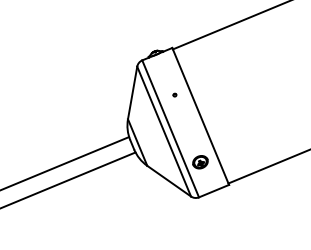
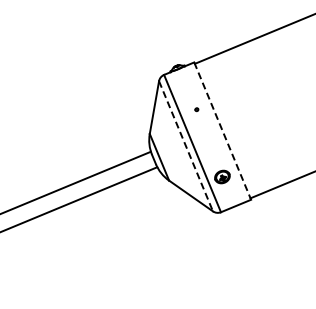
line: (200, 116) -> (222, 131), solid -> dashed
line: (164, 131) -> (186, 146), solid -> dashed

